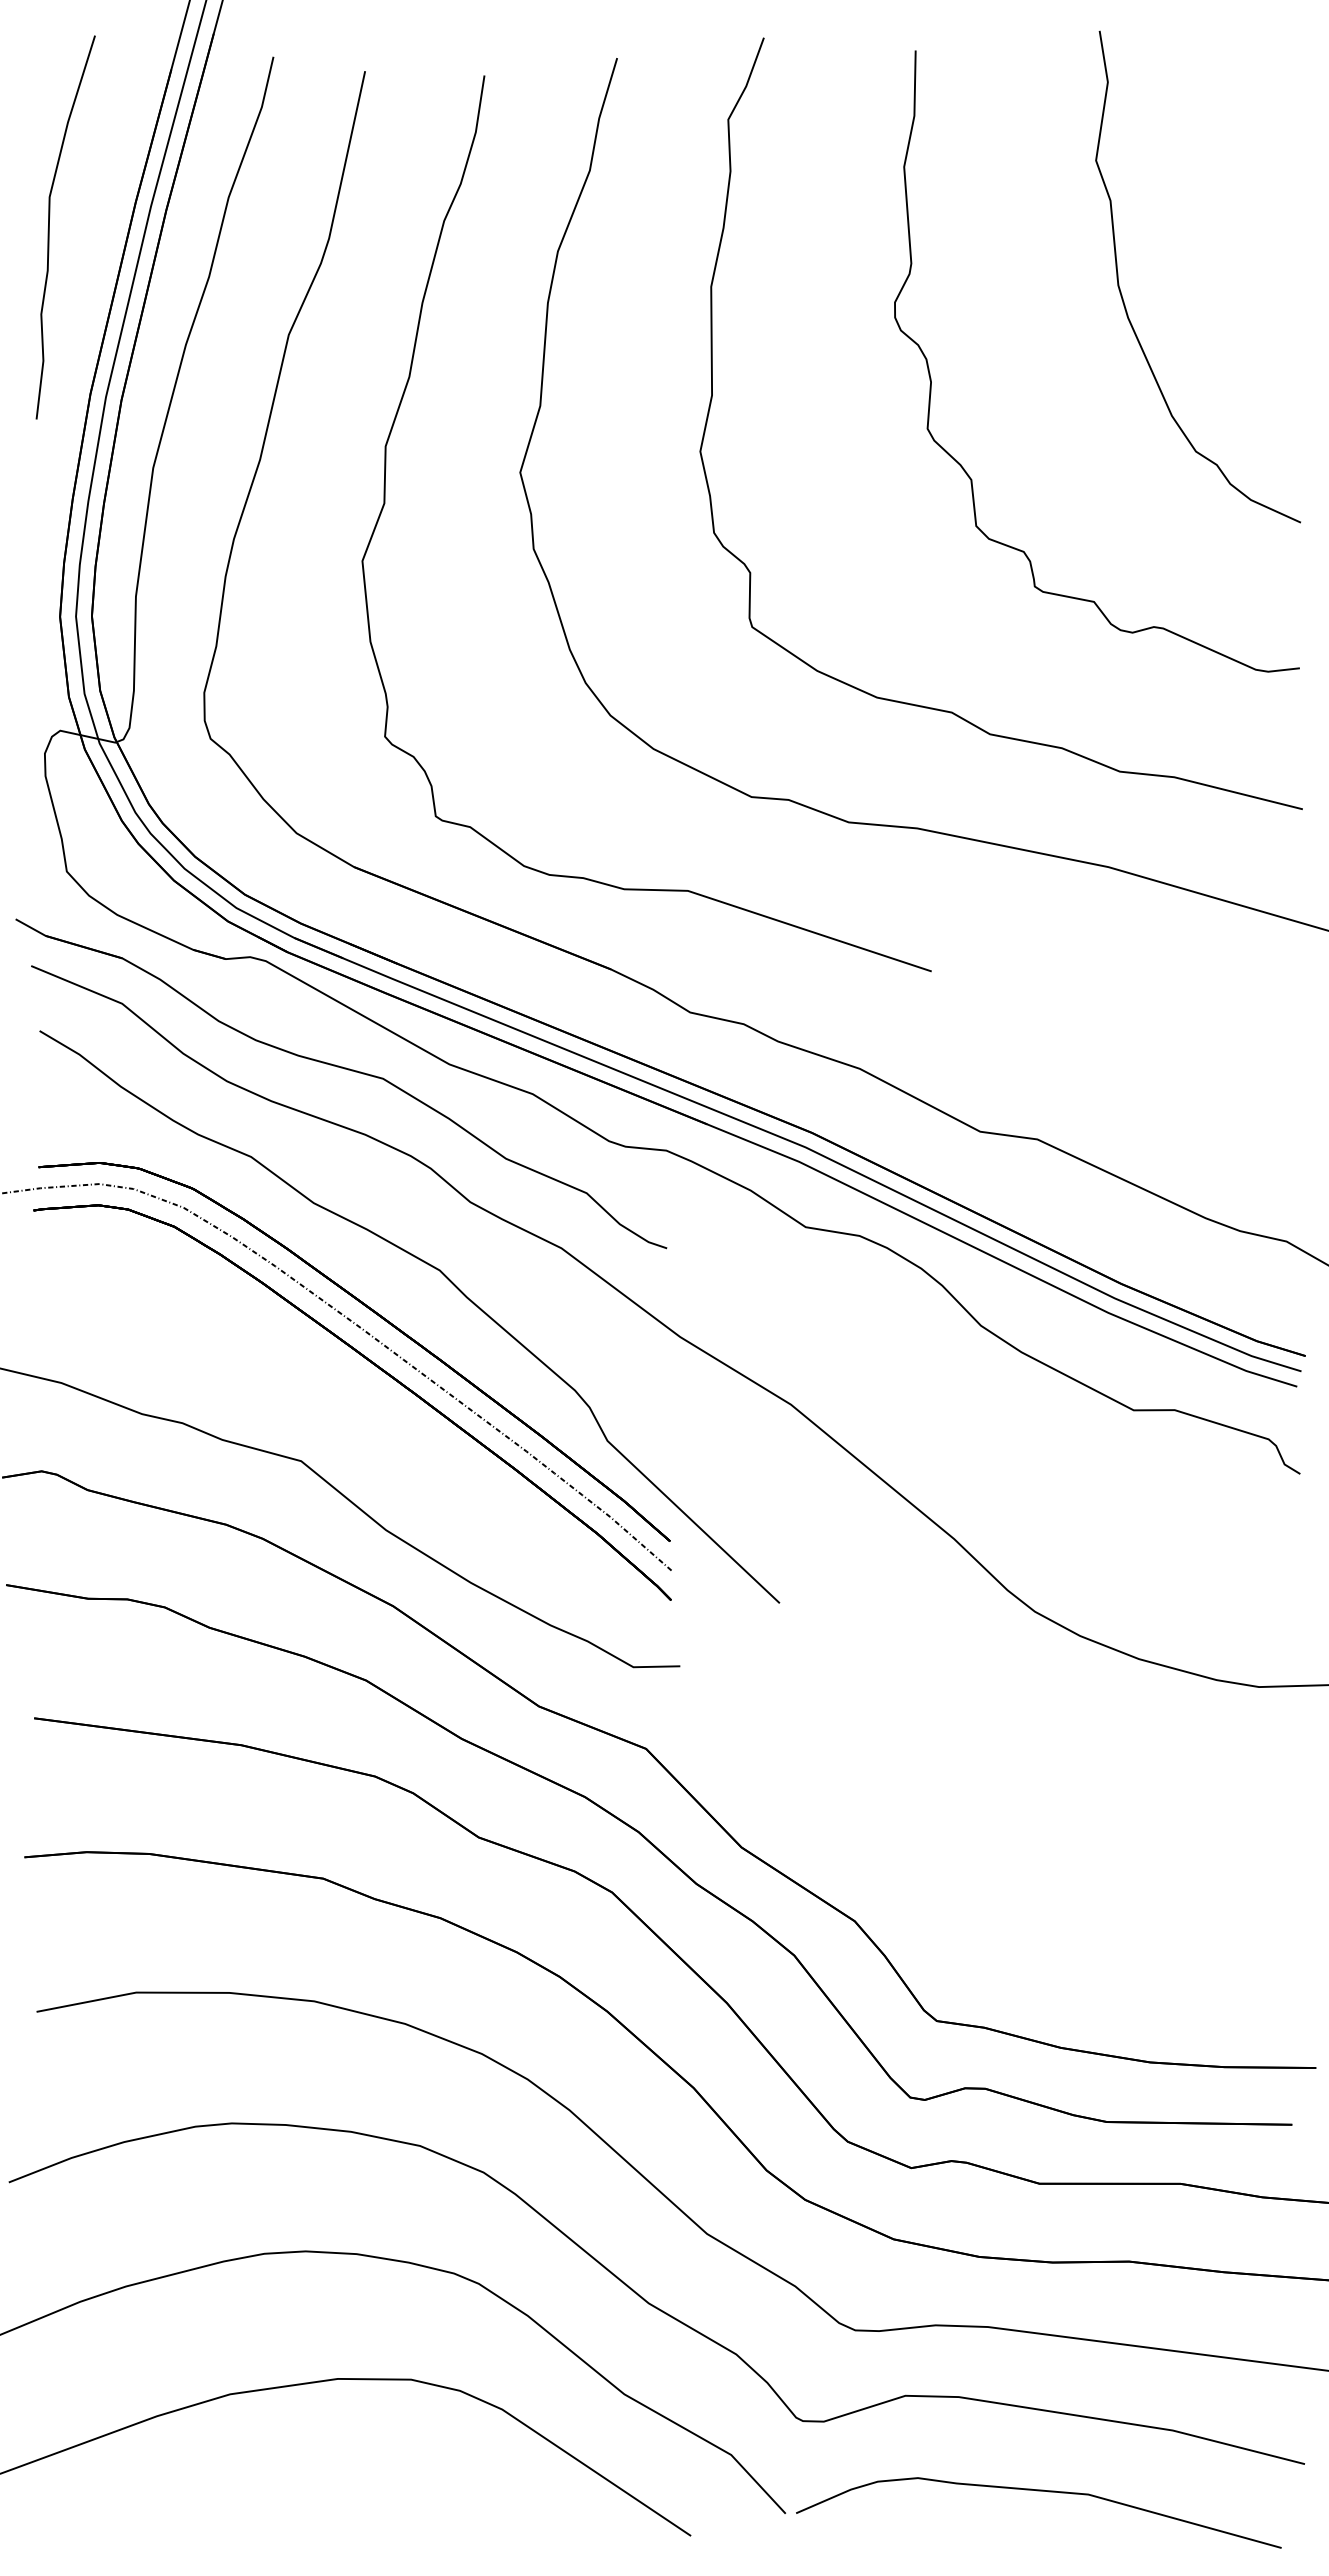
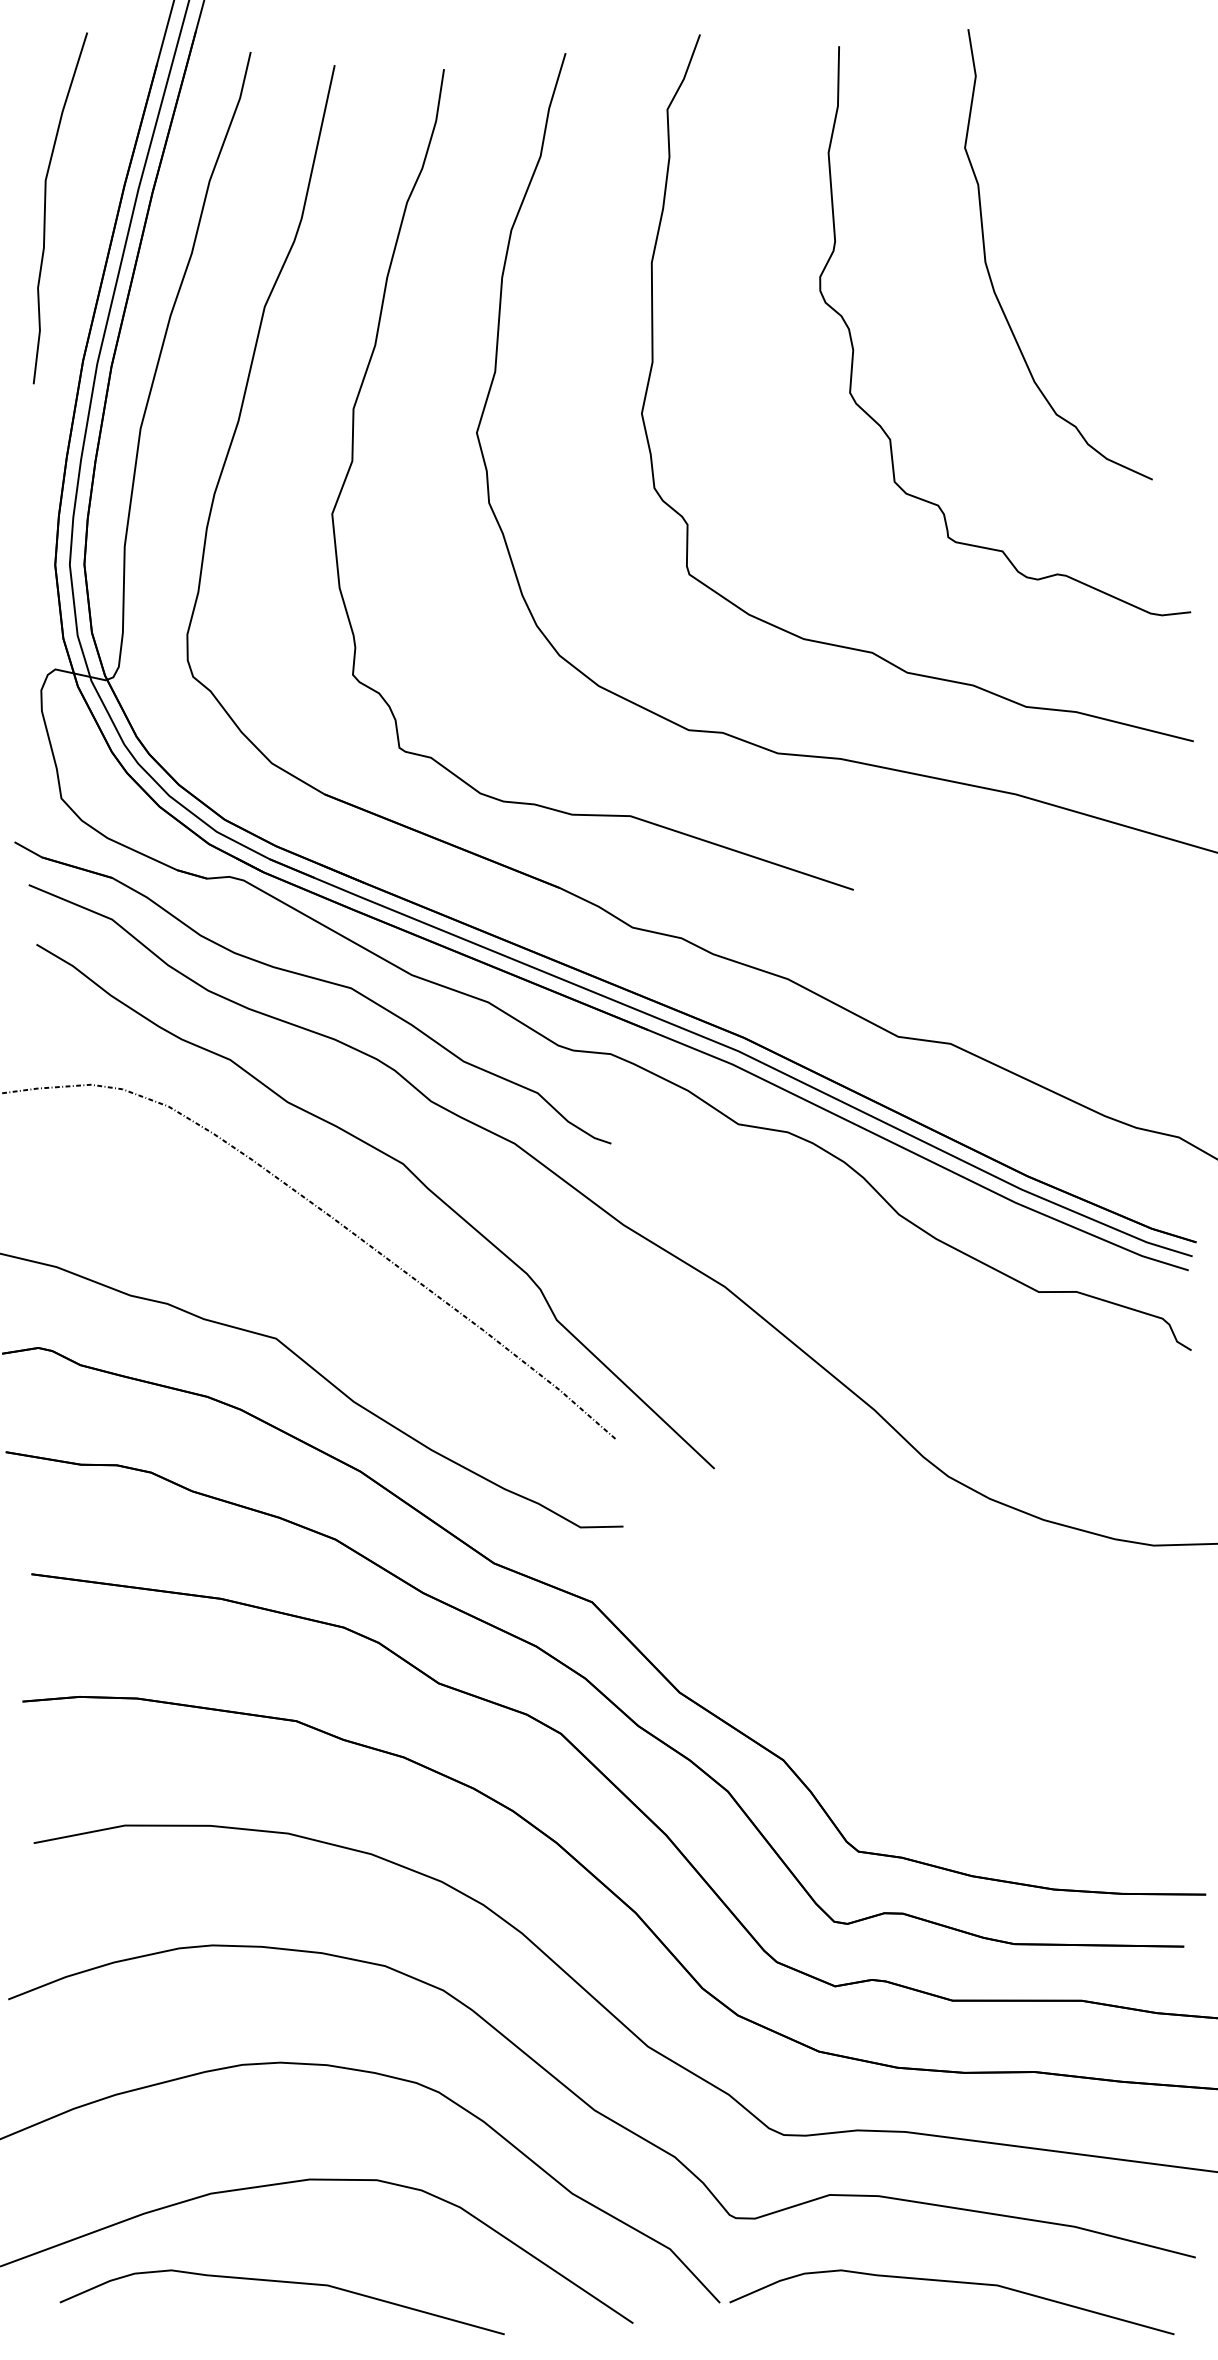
part: (1122, 294) -> (989, 270), moved
part: (368, 1361) -> (337, 1247), removed
curve: (307, 2491) -> (281, 2282), added

